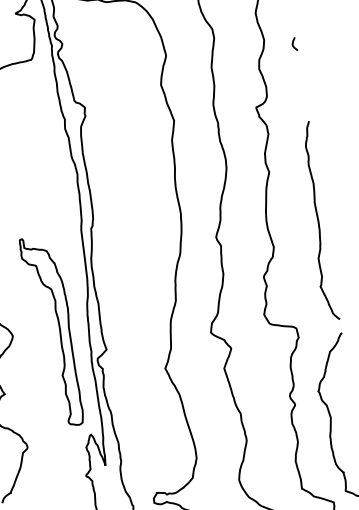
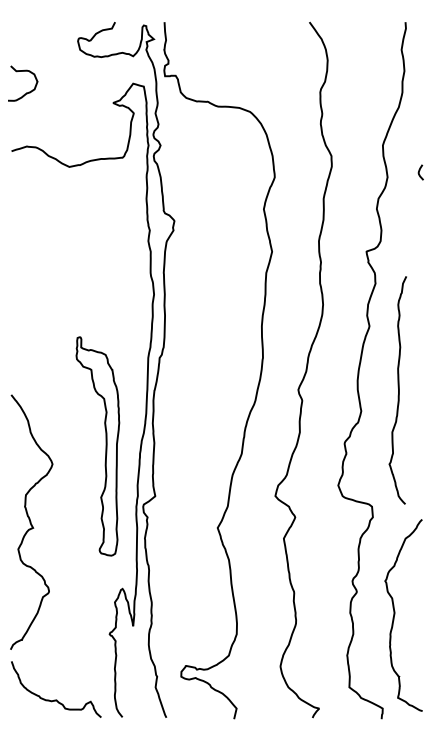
curve: (293, 44) -> (419, 172), moved
curve: (318, 221) -> (398, 390), moved
part: (59, 330) -> (105, 446), moved

